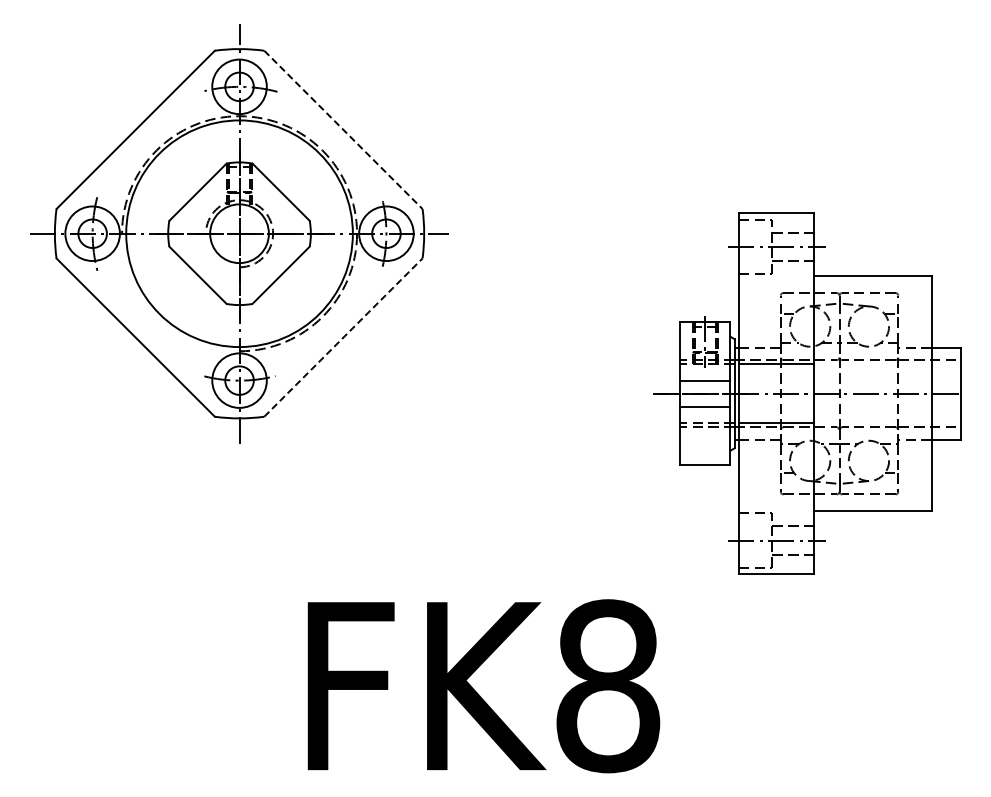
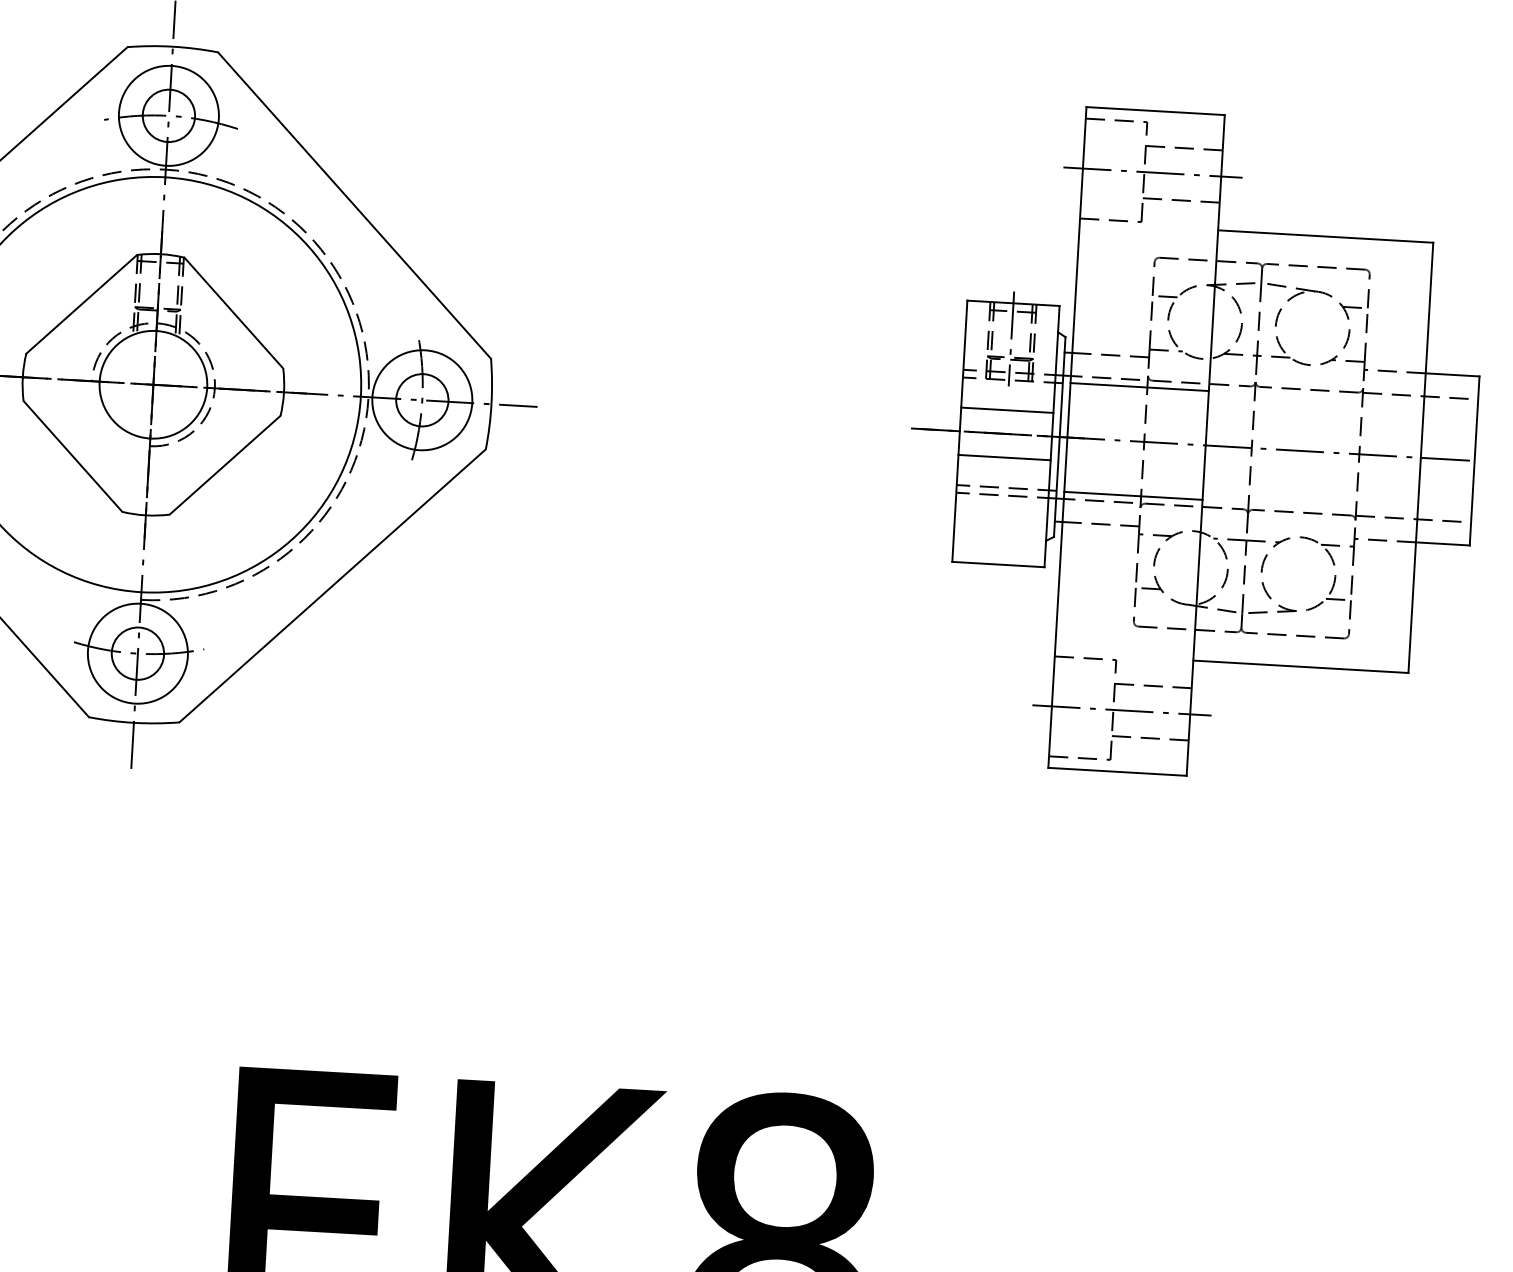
line: (343, 129) -> (354, 204), dashed -> solid
line: (343, 337) -> (332, 585), dashed -> solid
part: (807, 393) -> (1193, 444), moved

